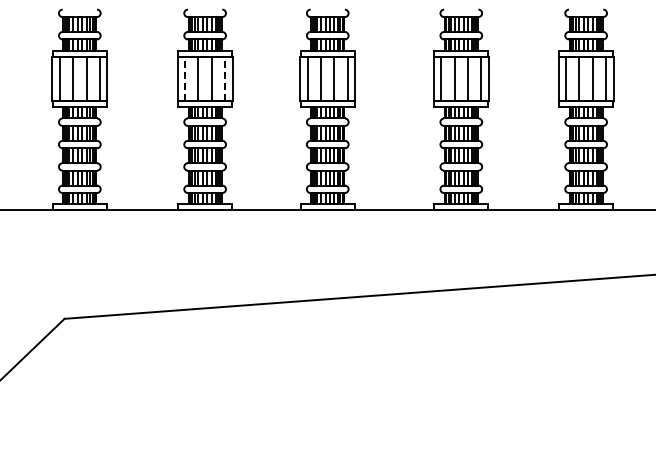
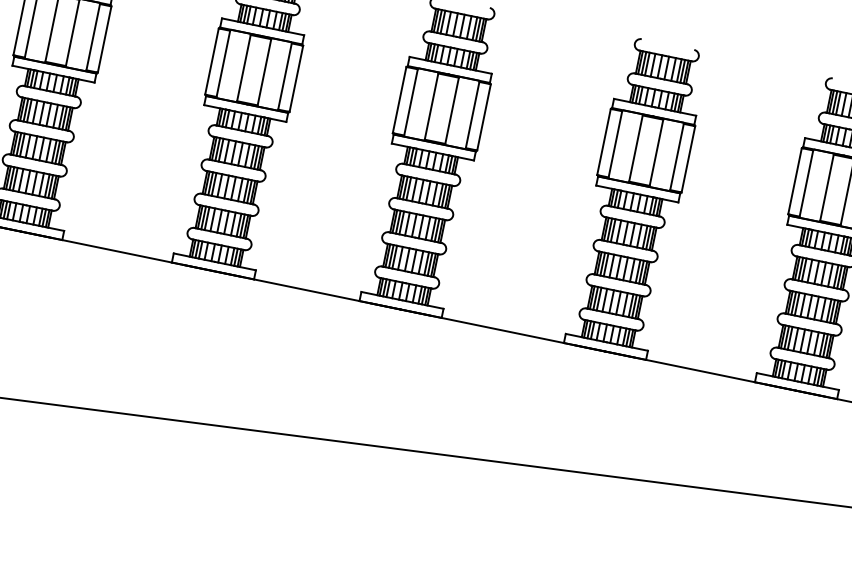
line: (185, 78) -> (224, 63), dashed -> solid
line: (225, 78) -> (285, 75), dashed -> solid

